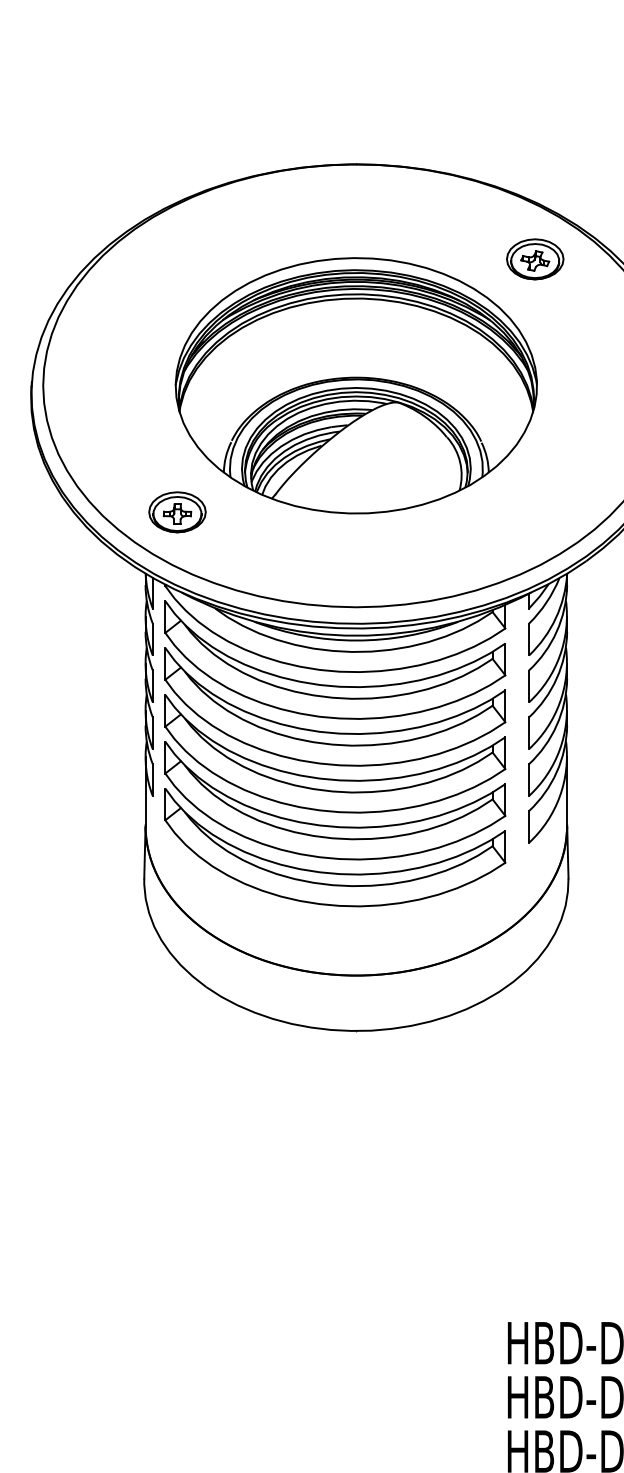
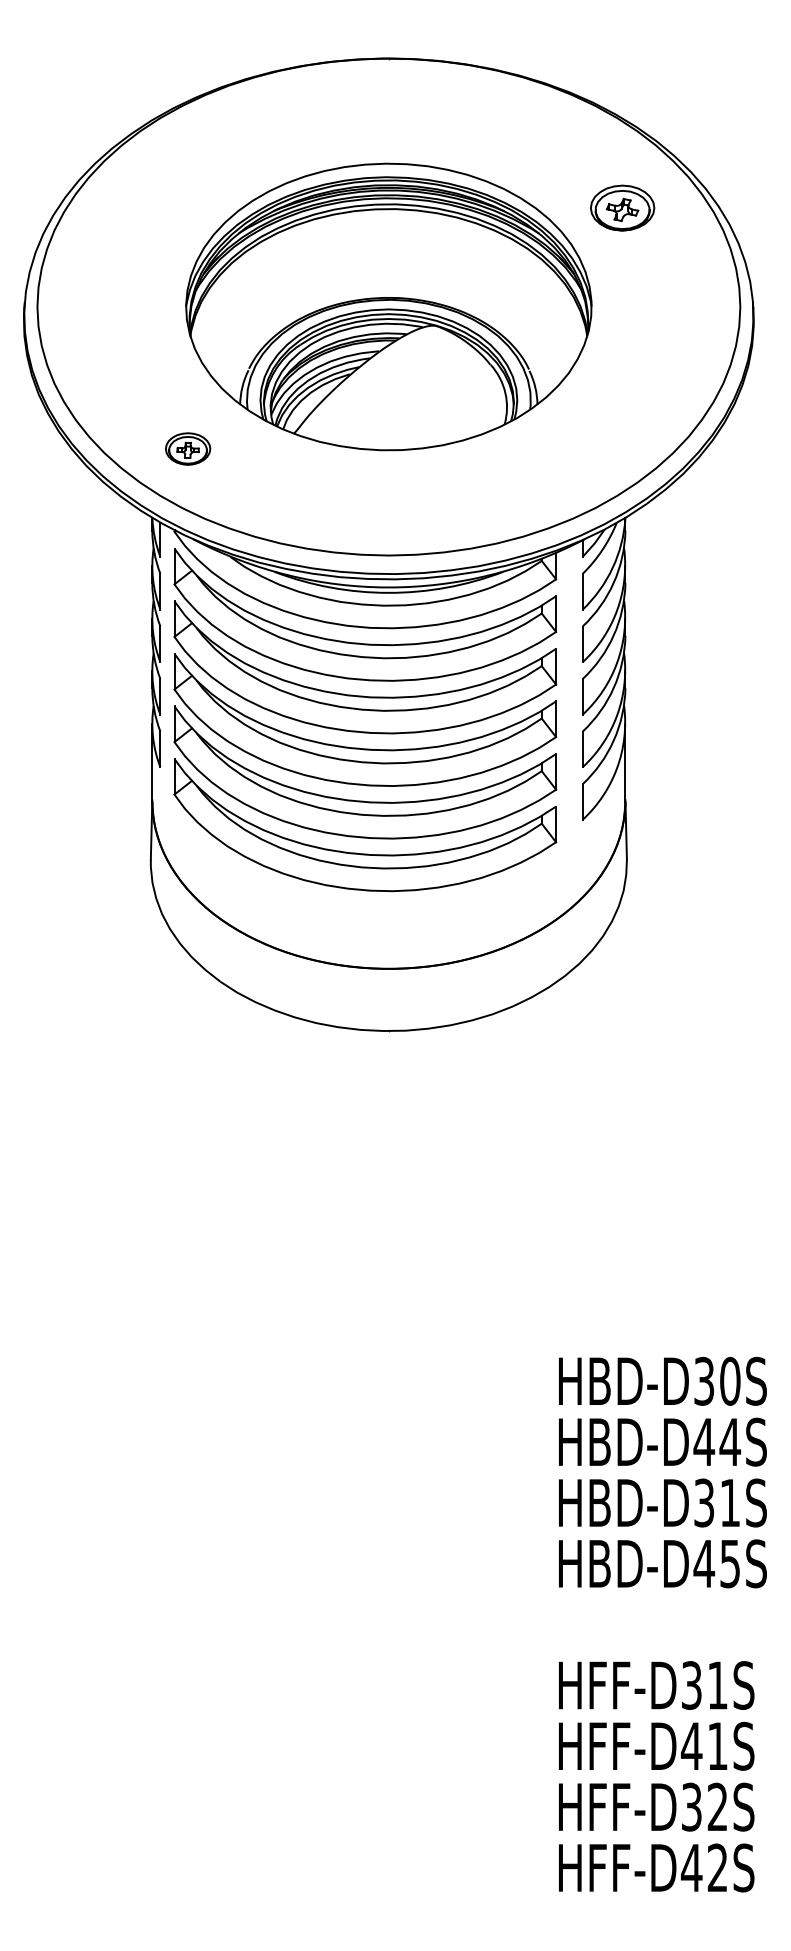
part: (535, 258) -> (622, 207), moved
part: (176, 511) -> (187, 448), size x0.7

